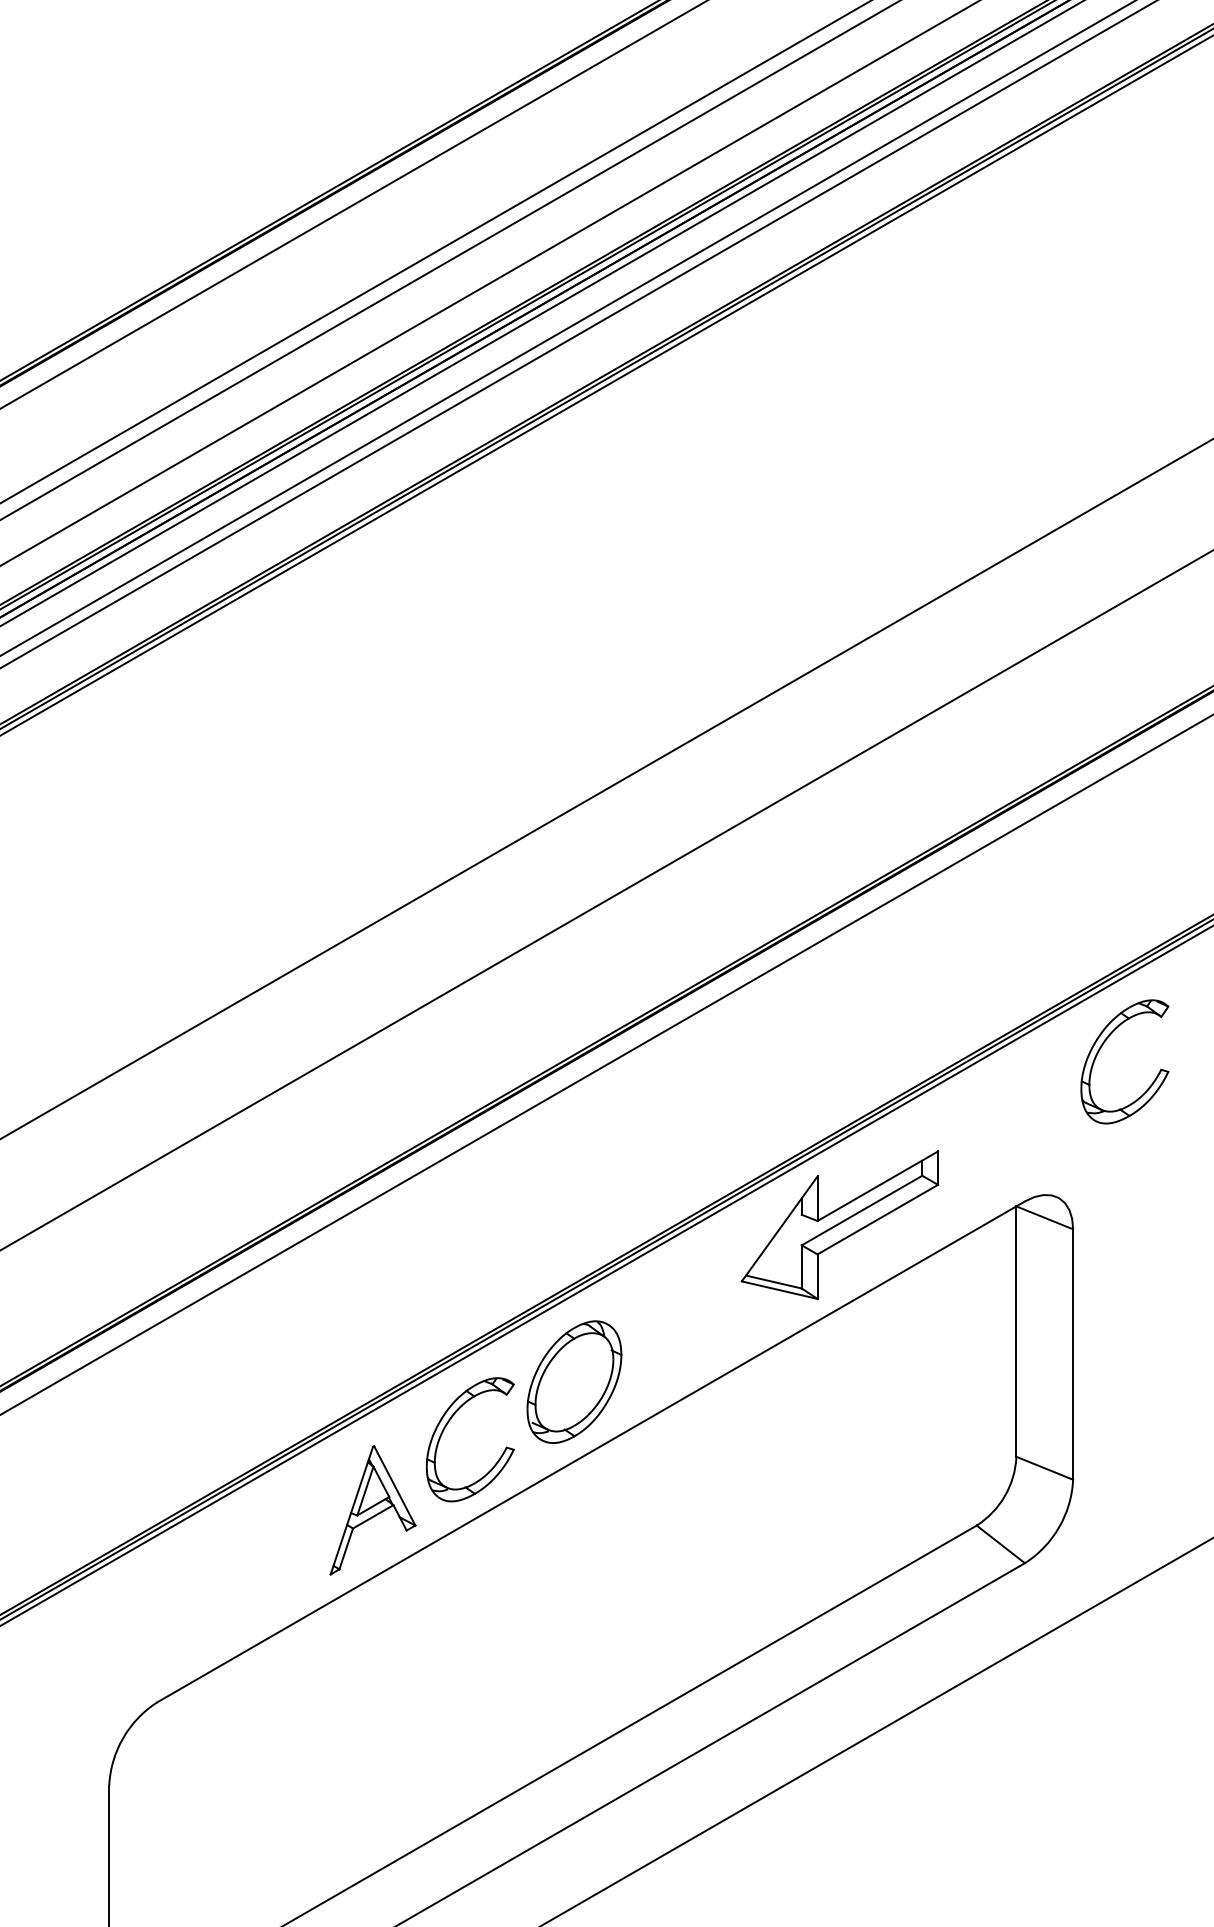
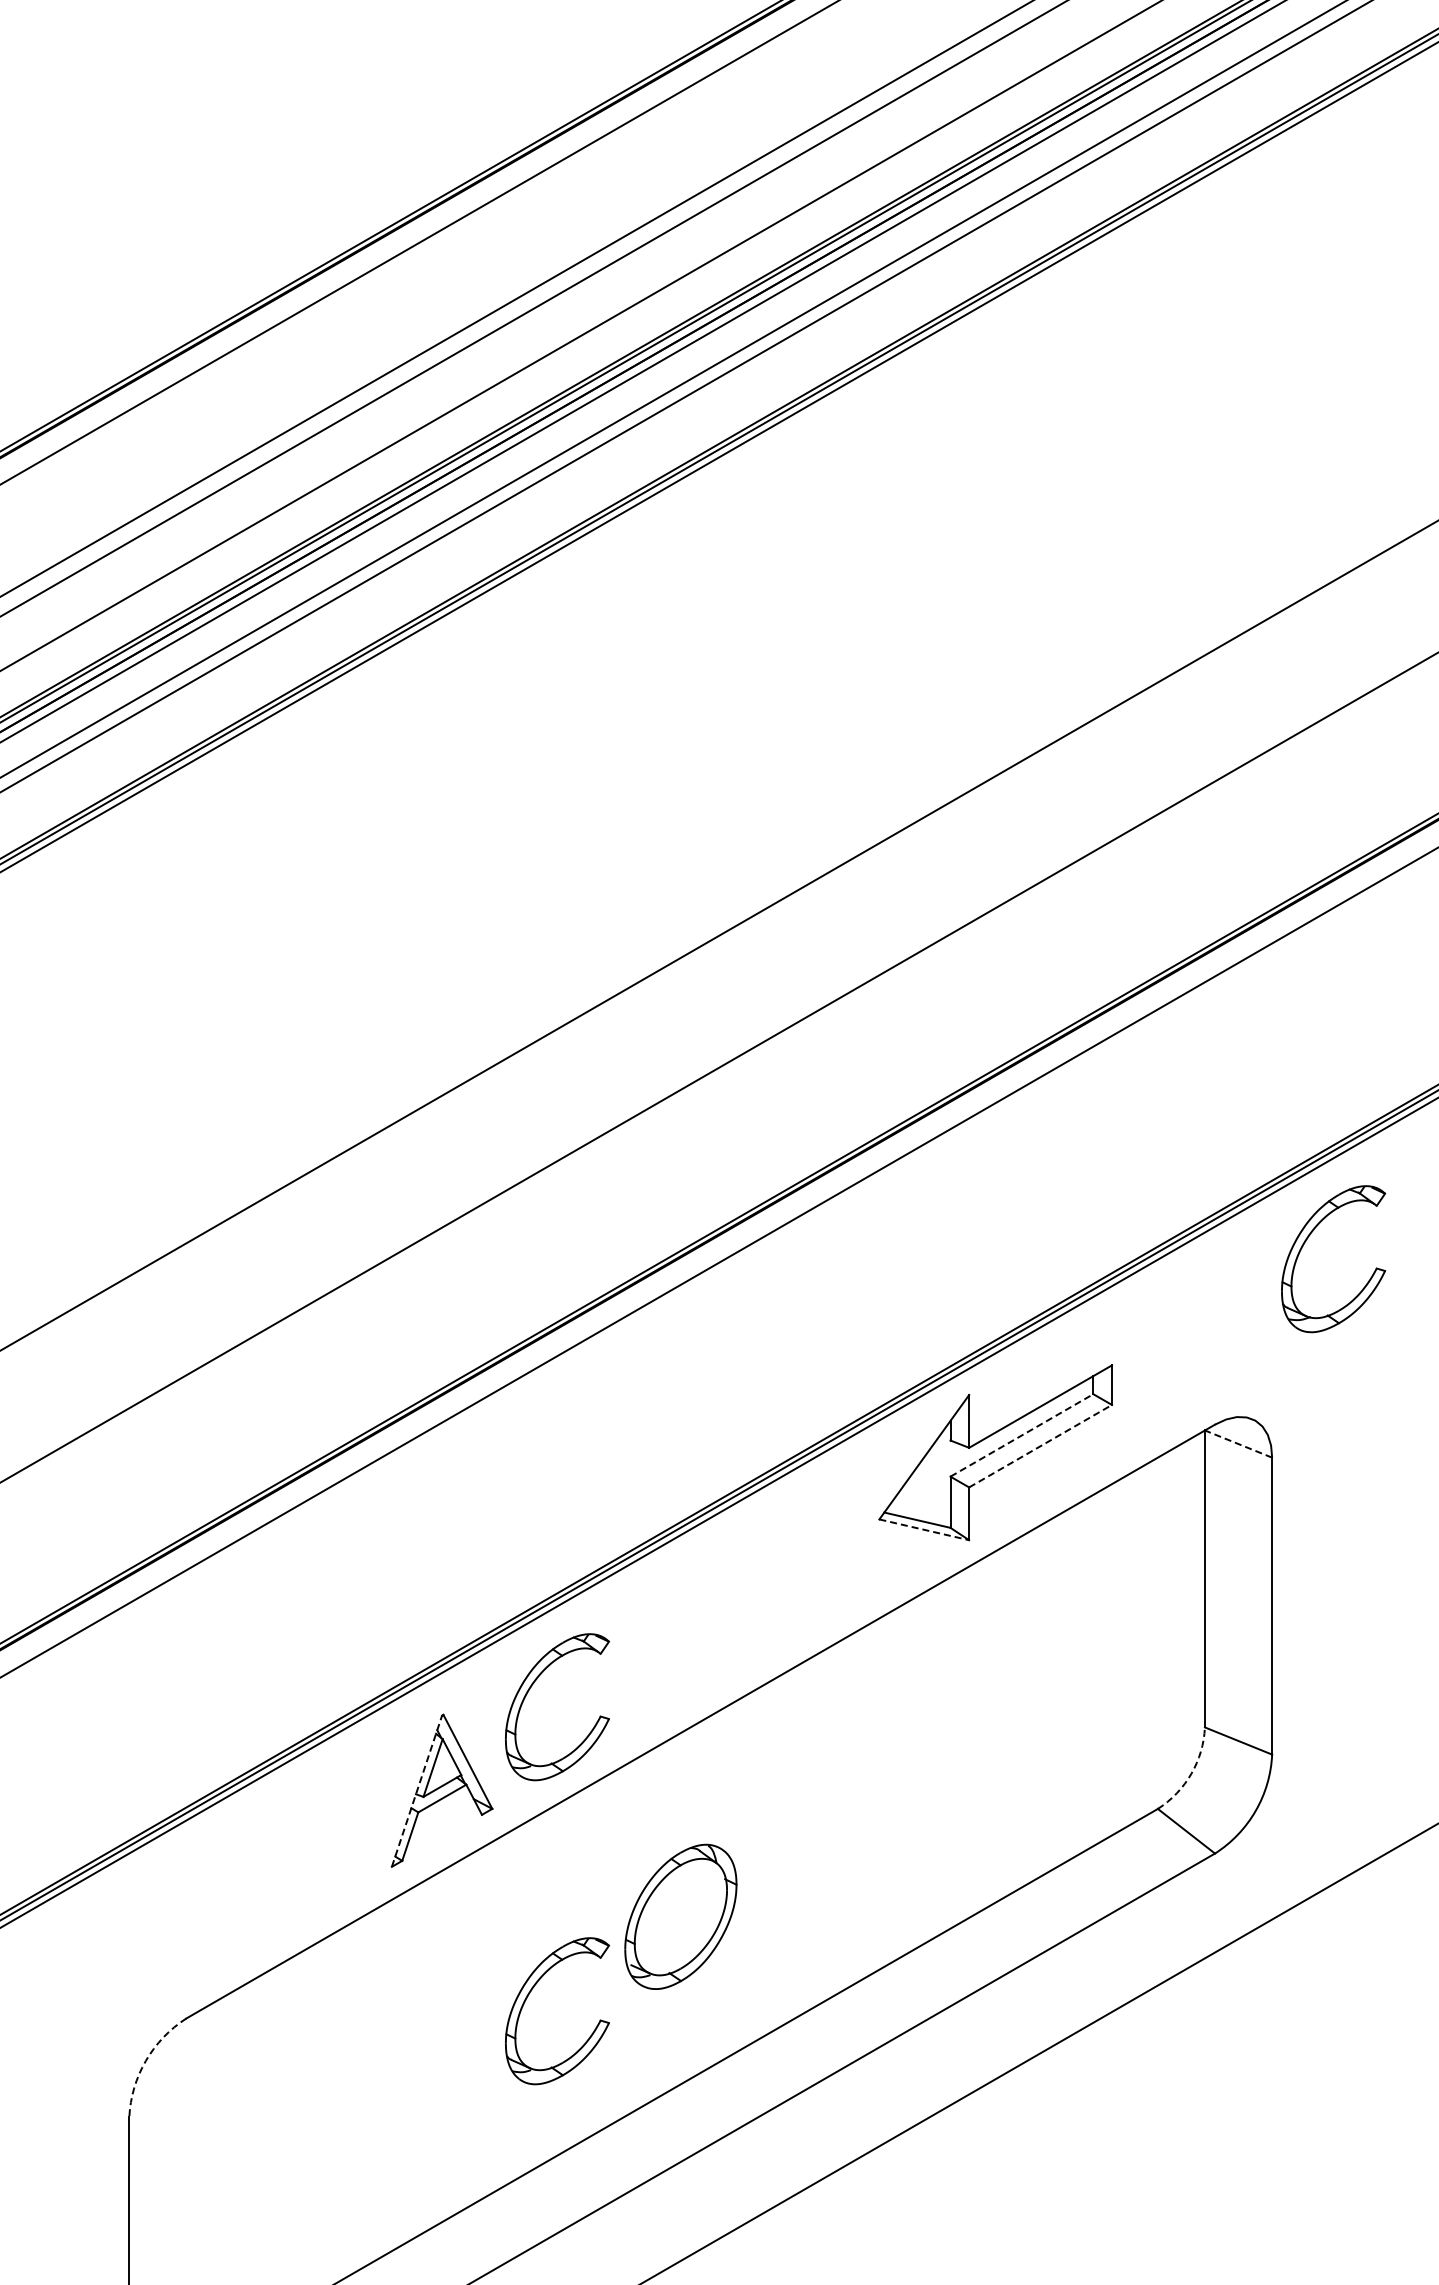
line: (862, 1210) -> (1022, 1435), solid -> dashed
line: (1044, 1217) -> (1238, 1443), solid -> dashed
line: (878, 1219) -> (1041, 1445), solid -> dashed
line: (779, 1289) -> (924, 1529), solid -> dashed
part: (574, 1381) -> (680, 1916), moved
arc: (1005, 1495) -> (1191, 1773), solid -> dashed
line: (352, 1510) -> (417, 1791), solid -> dashed
part: (447, 1681) -> (530, 1993), added
arc: (122, 1737) -> (145, 2060), solid -> dashed

